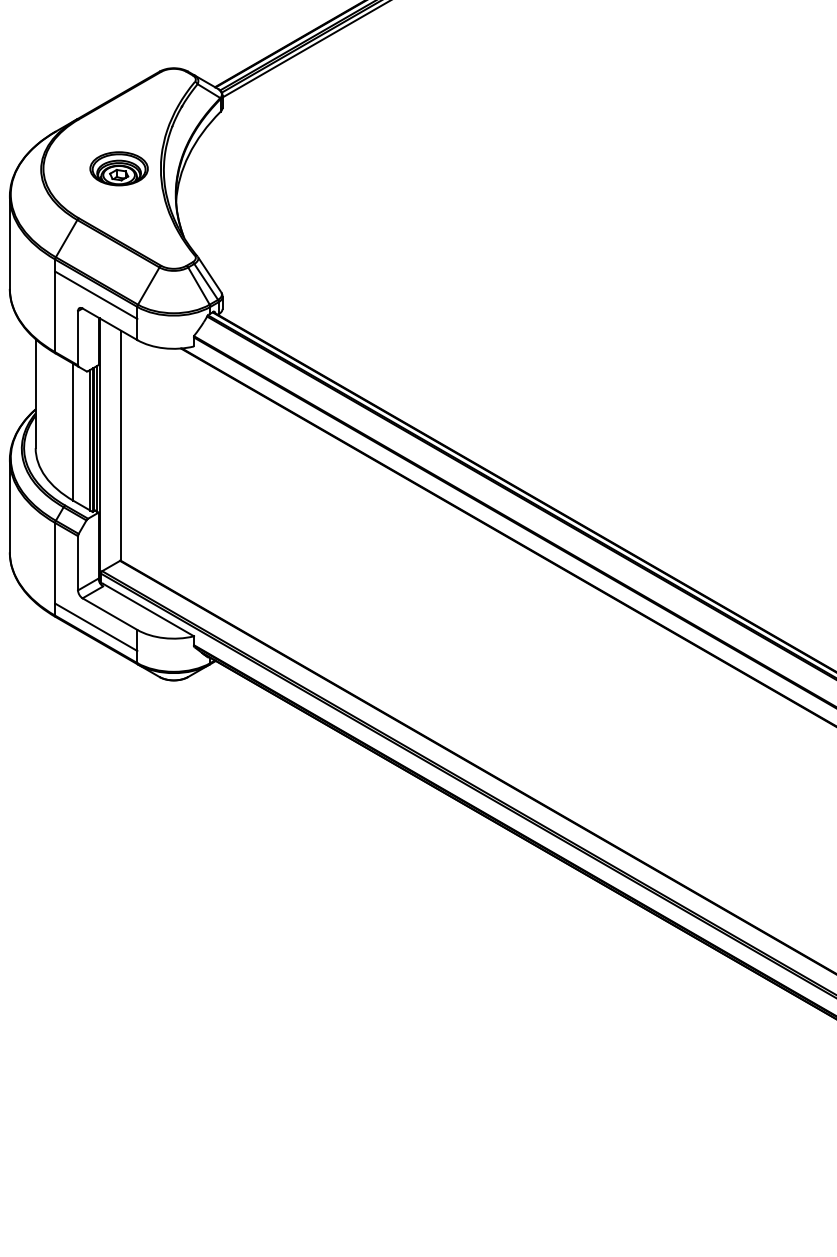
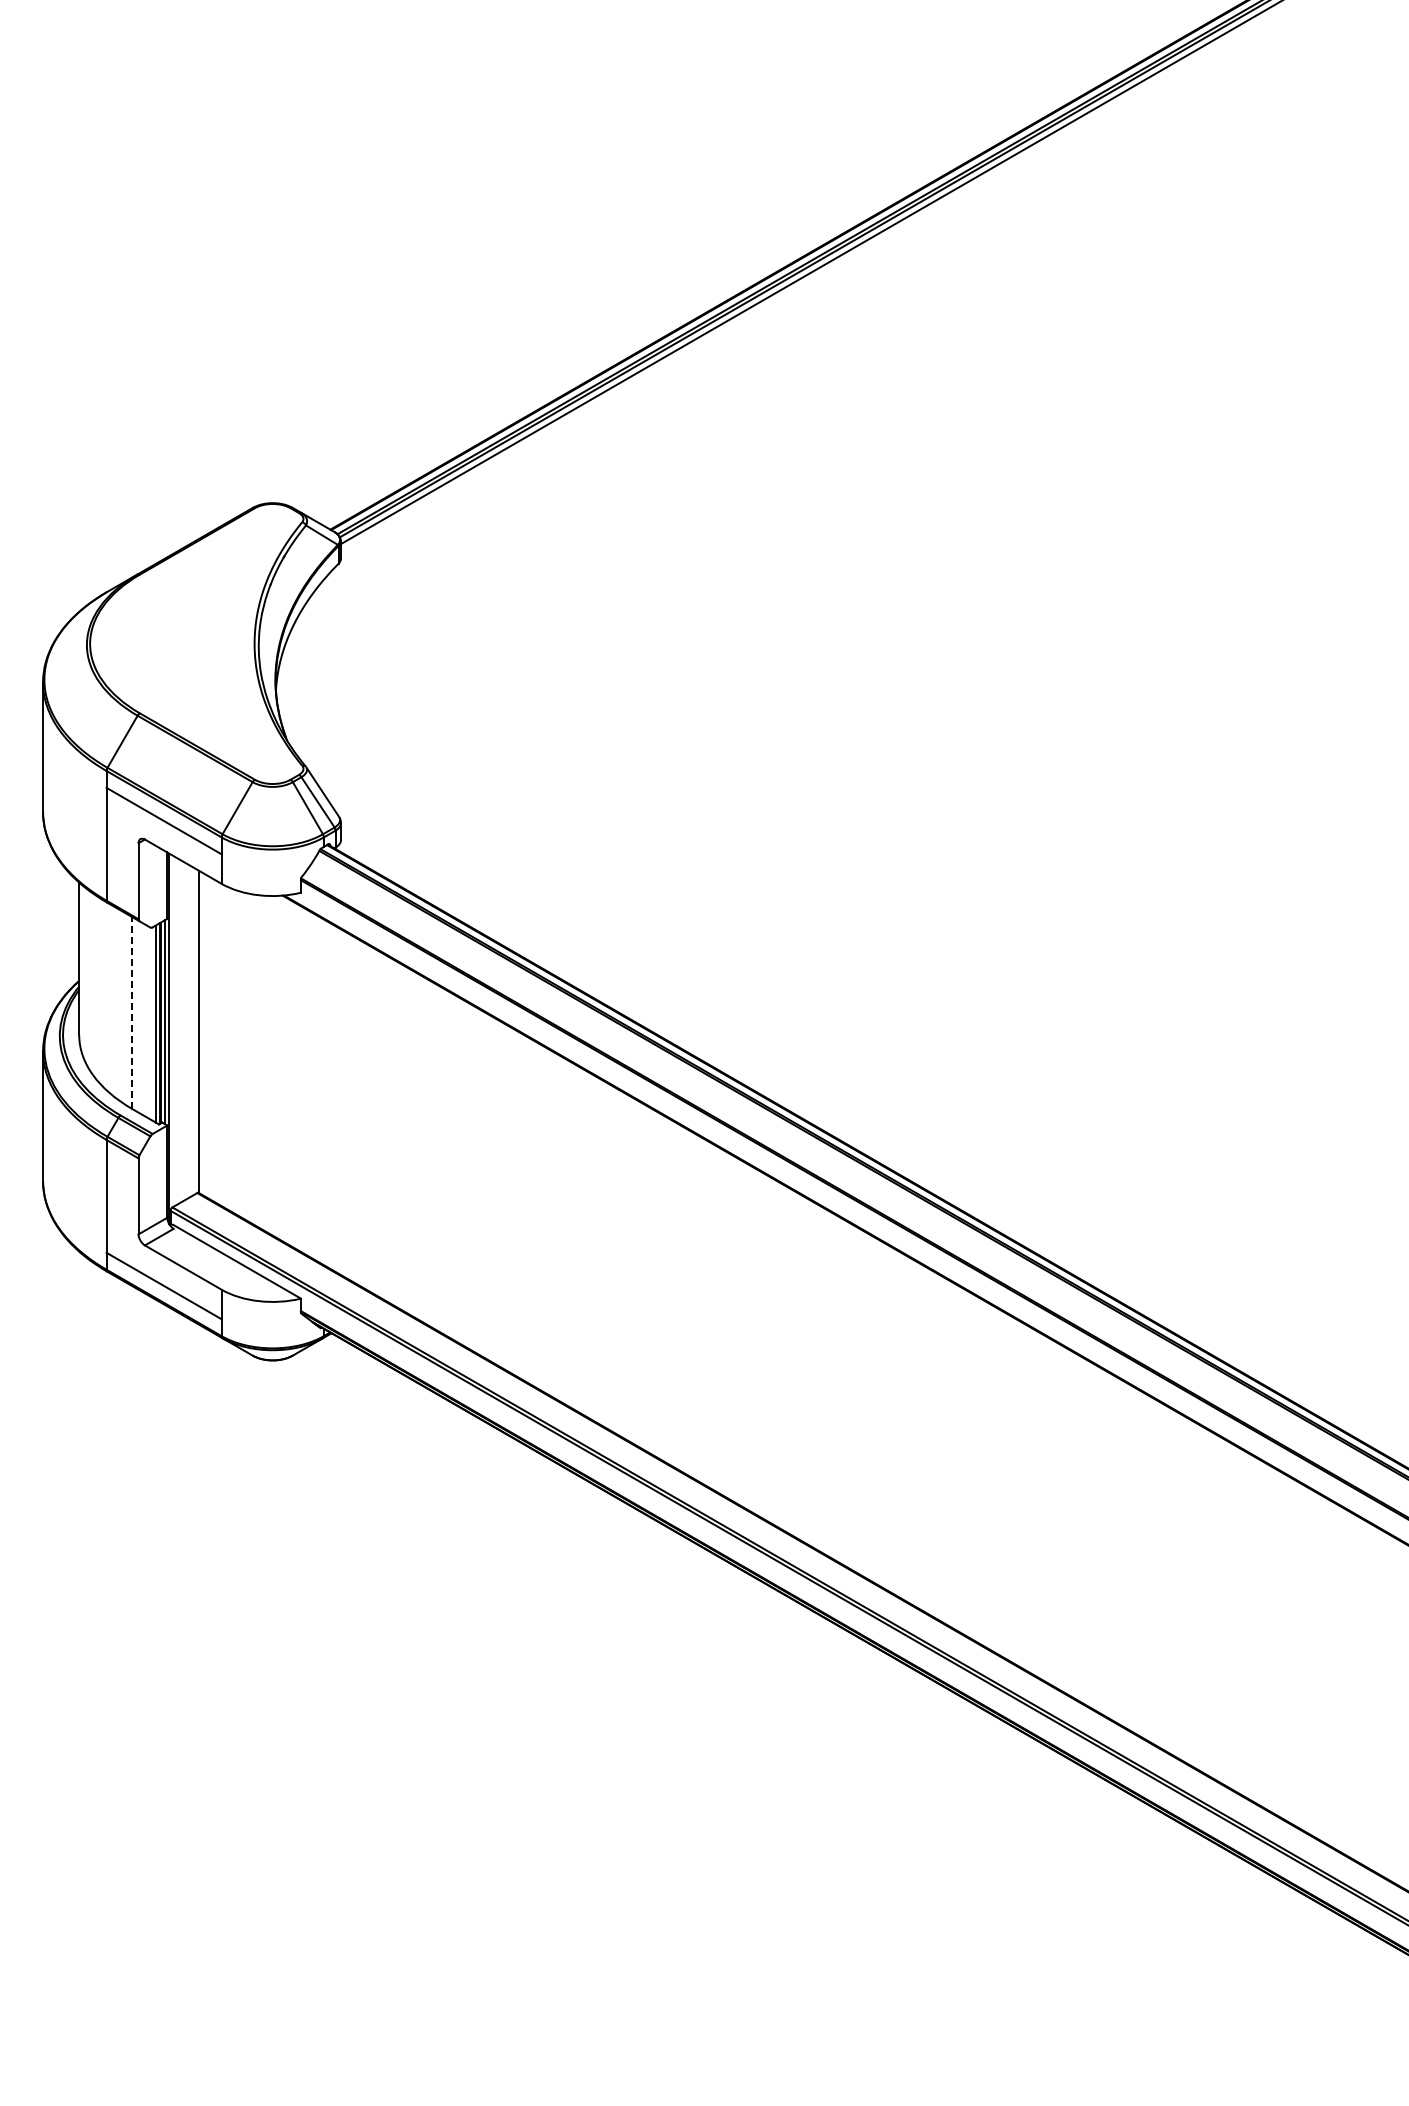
part: (118, 168) -> (195, 643), removed
line: (73, 431) -> (132, 1012), solid -> dashed

